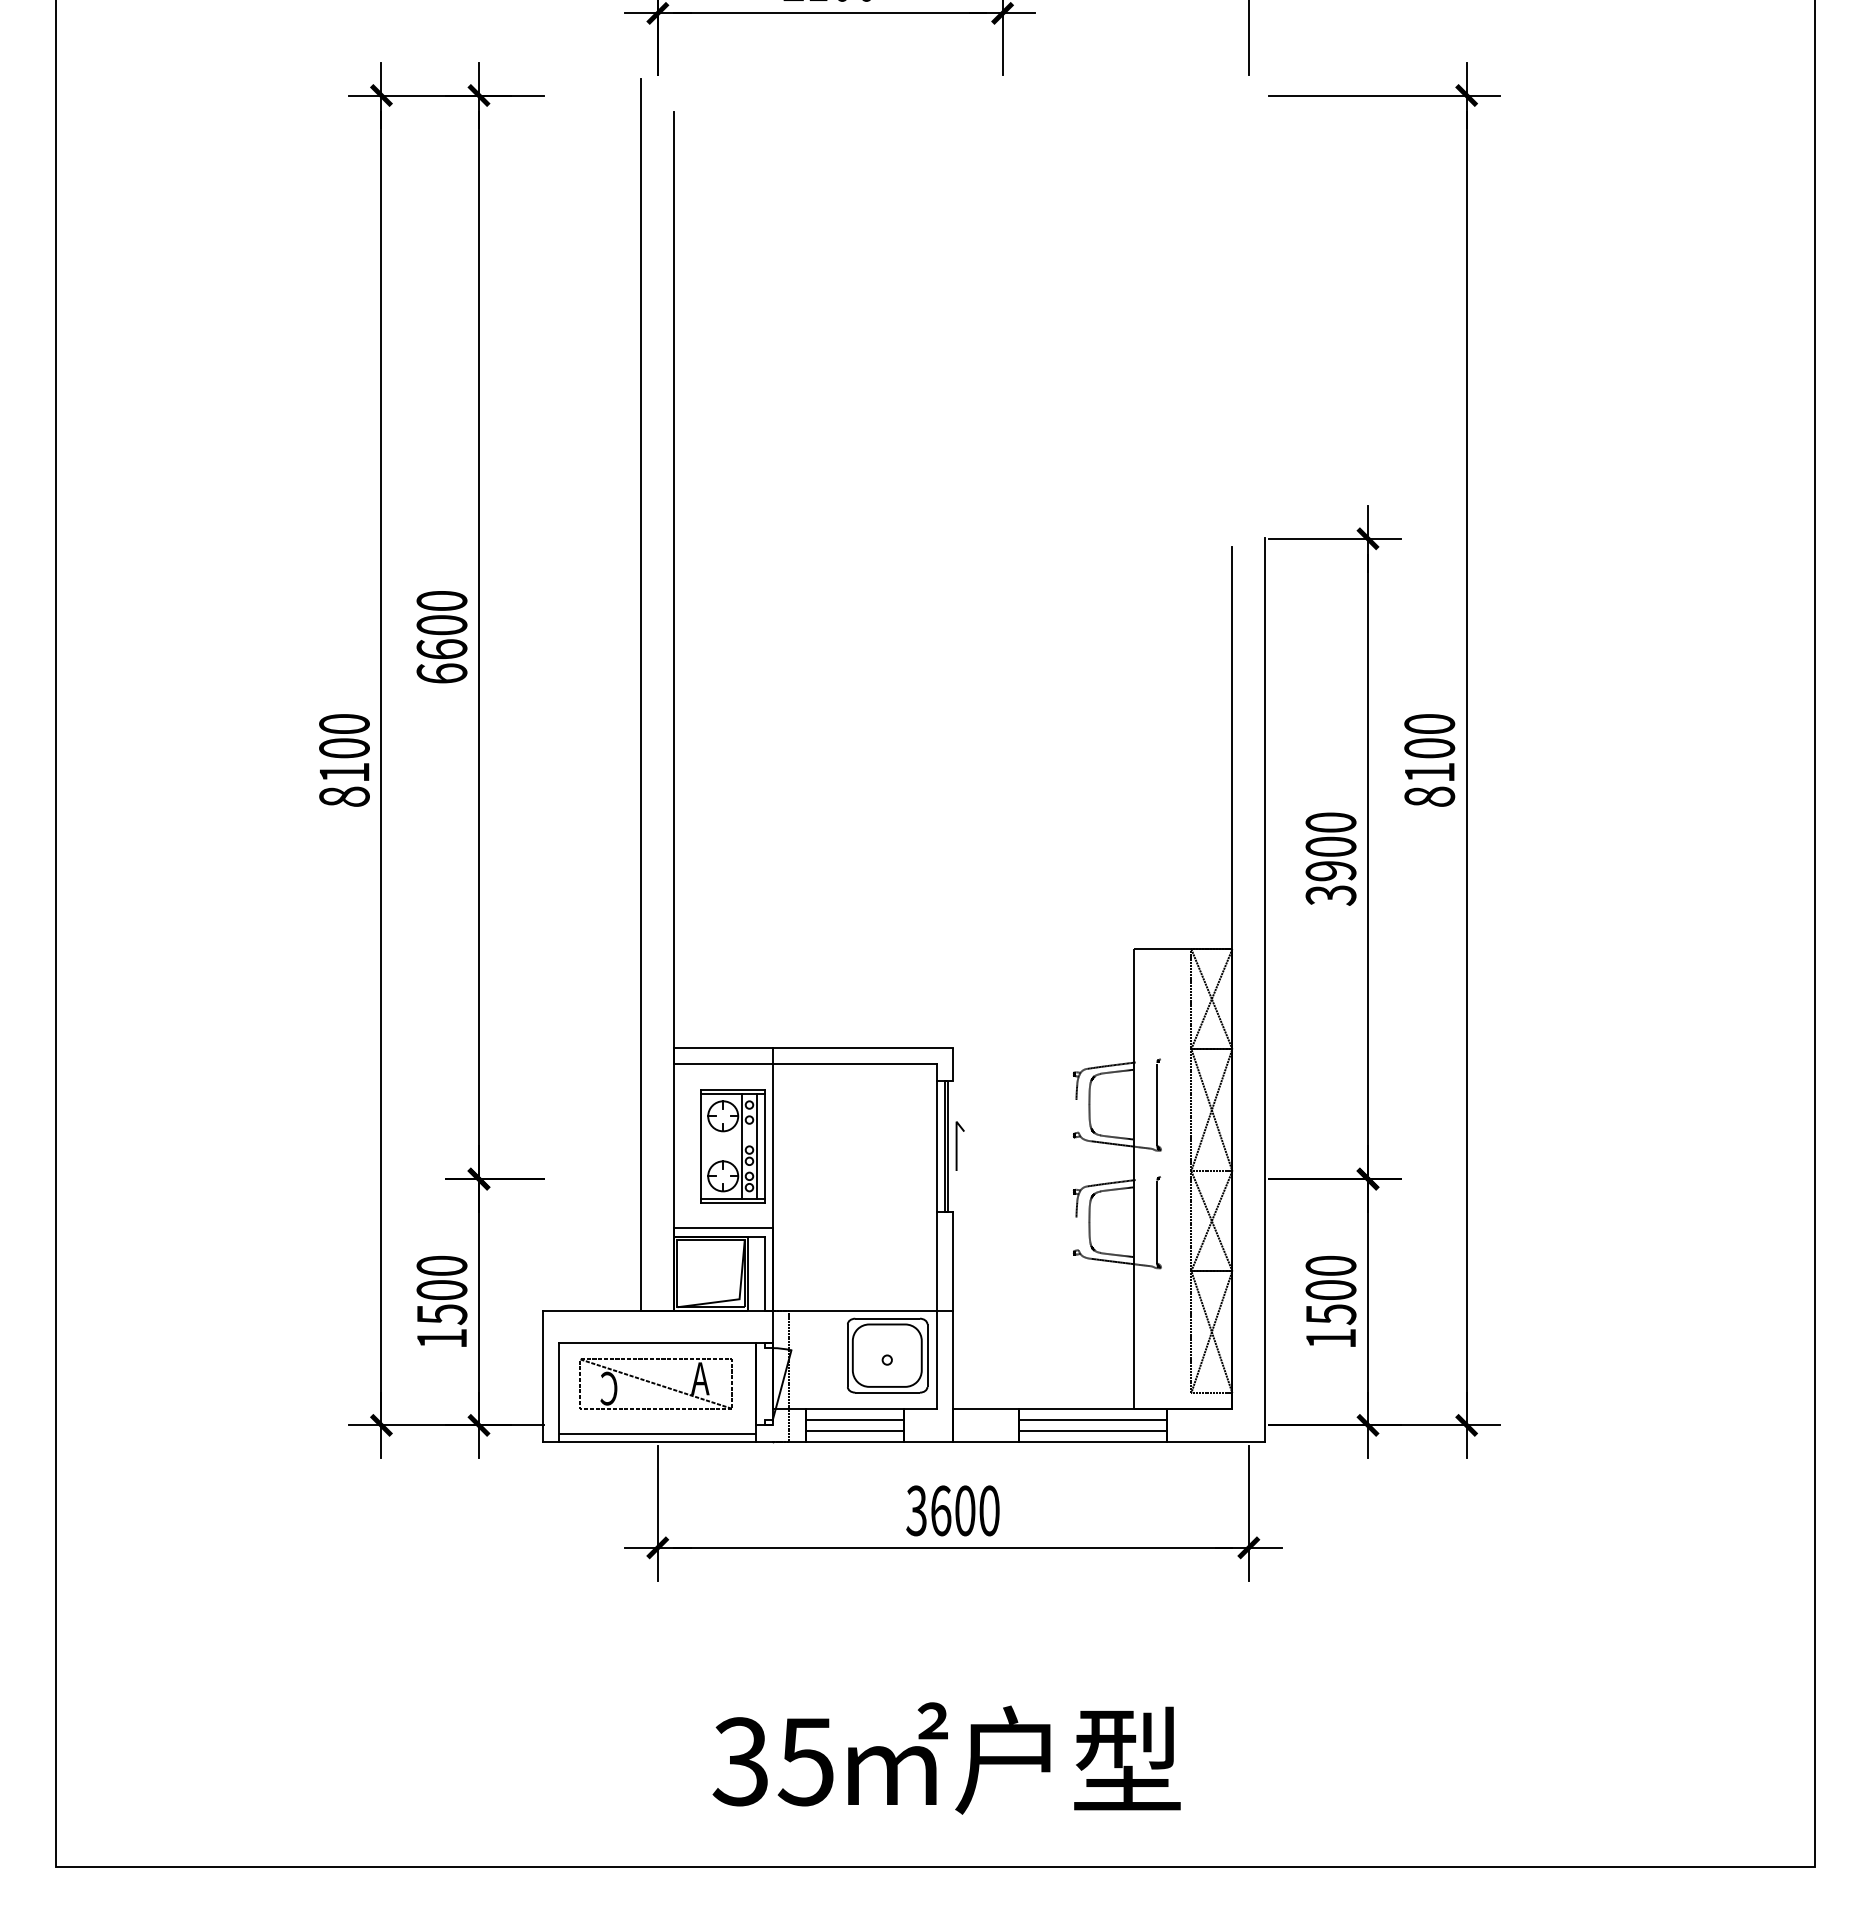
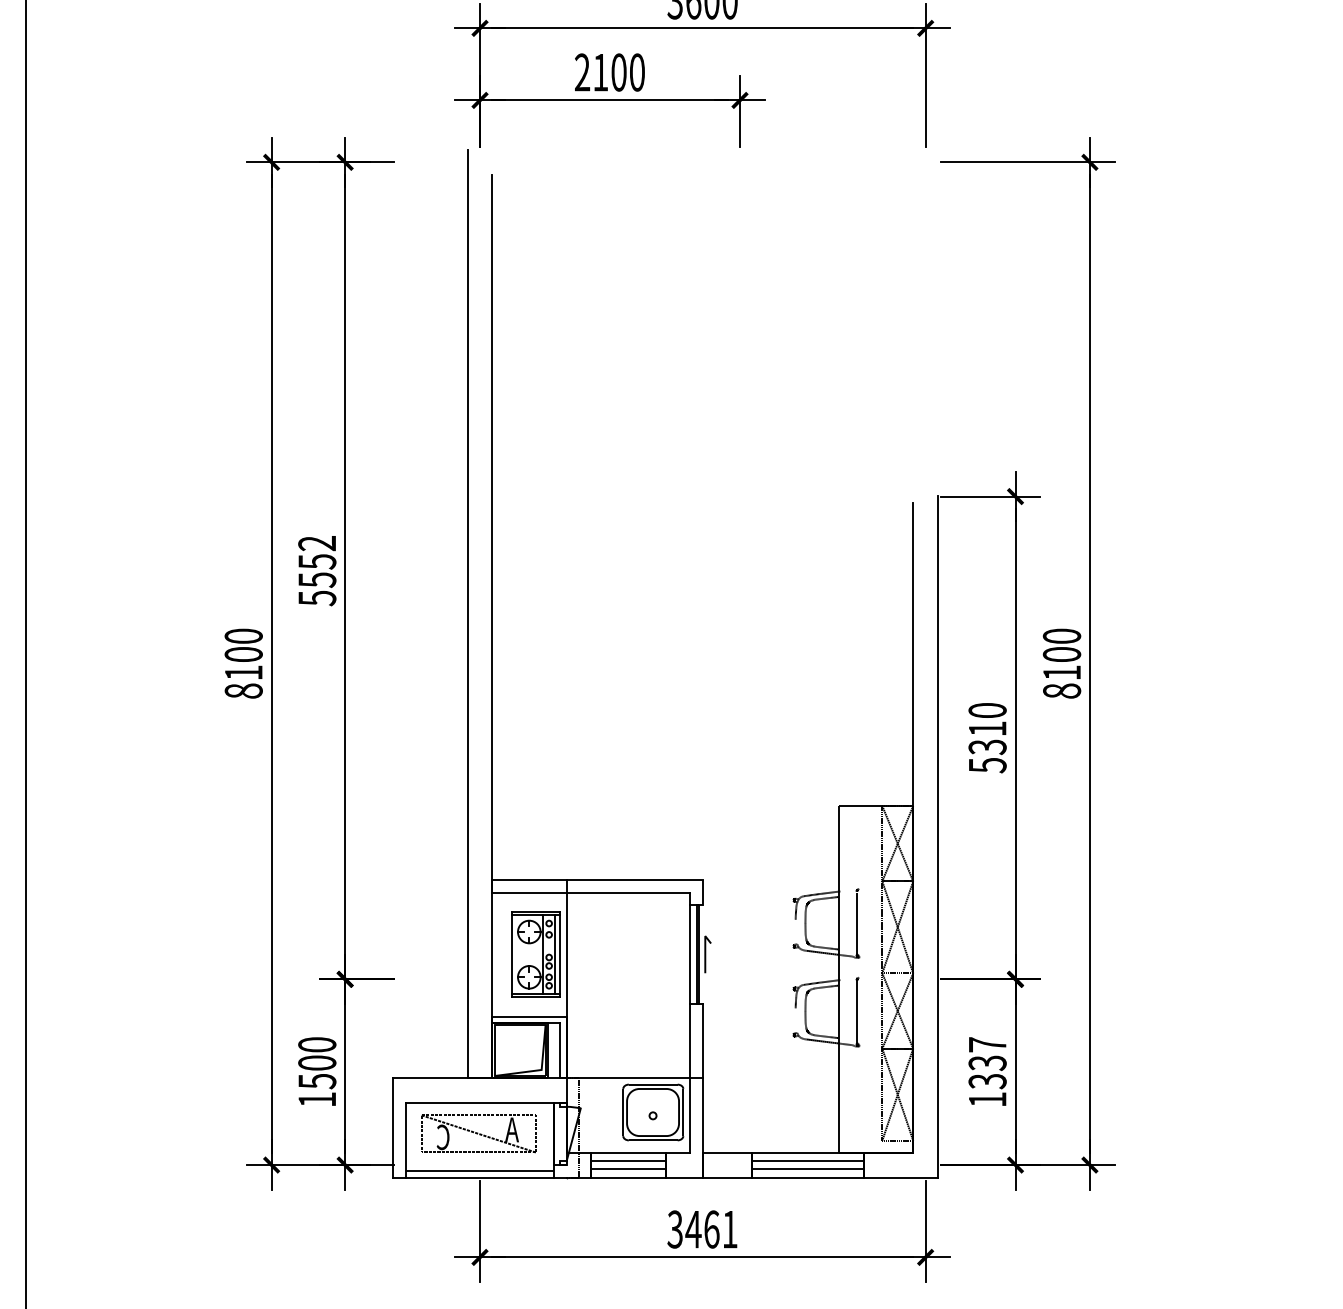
text: (441, 637) -> (316, 571), 6600 -> 5552
text: (1330, 870) -> (987, 746), 3900 -> 5310
text: (1330, 1289) -> (987, 1062), 1500 -> 1337
text: (964, 1510) -> (711, 1229), 3600 -> 3461

